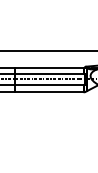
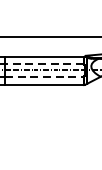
line: (49, 74) -> (44, 64), solid -> dashed
line: (50, 84) -> (45, 76), solid -> dashed

